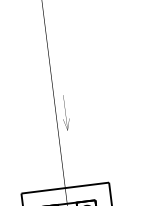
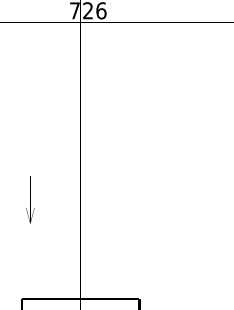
part: (65, 112) -> (30, 199), moved

